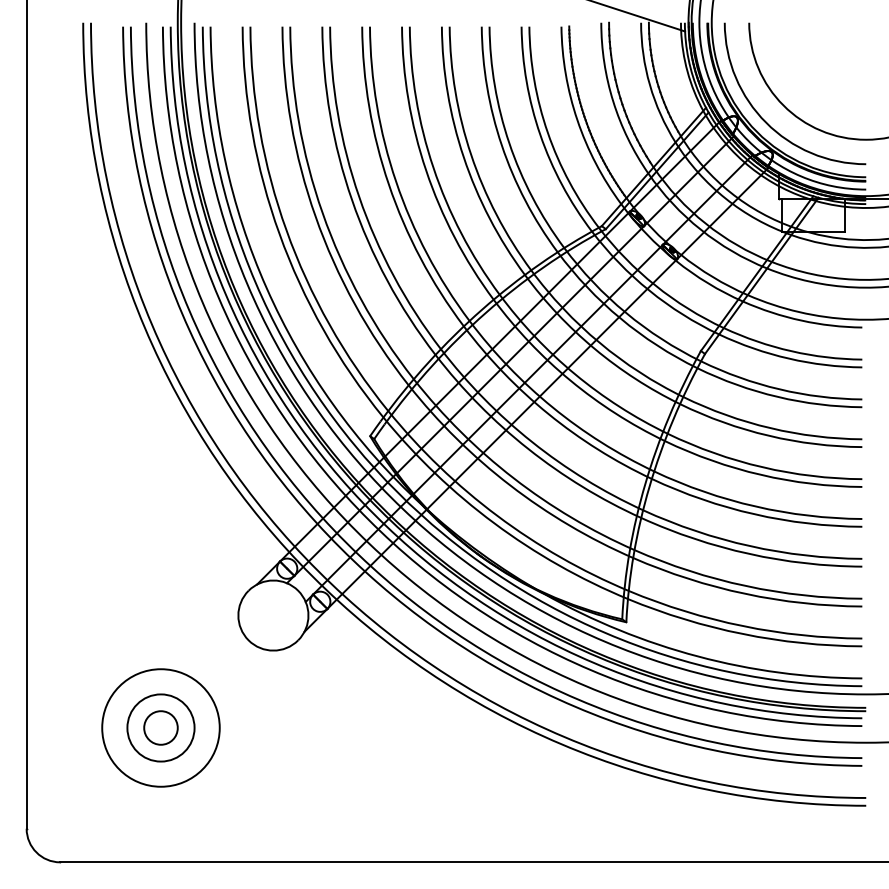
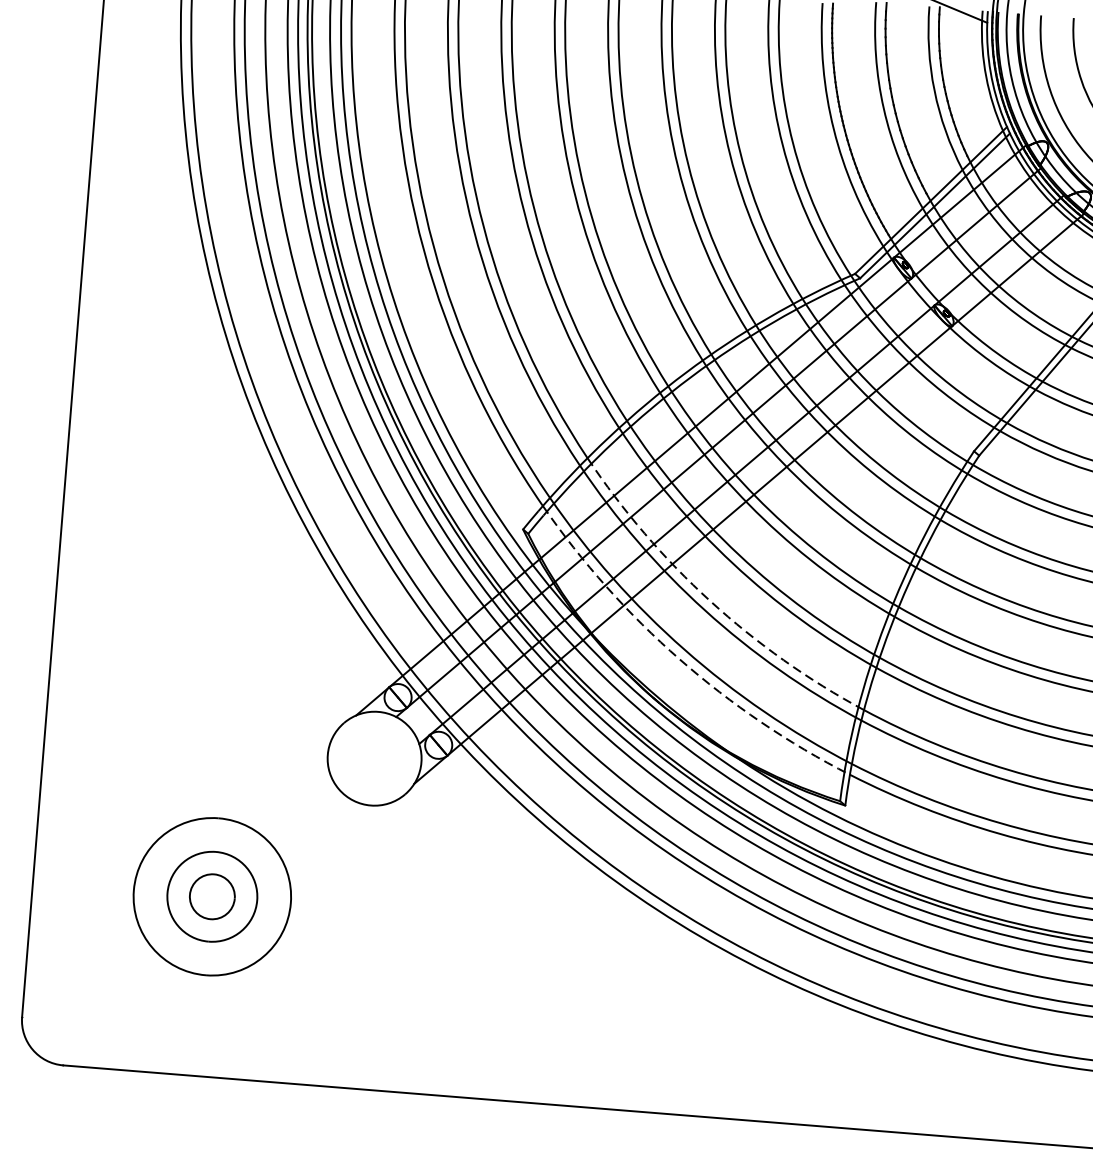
arc: (513, 478) -> (710, 601), solid -> dashed
arc: (494, 523) -> (679, 659), solid -> dashed

